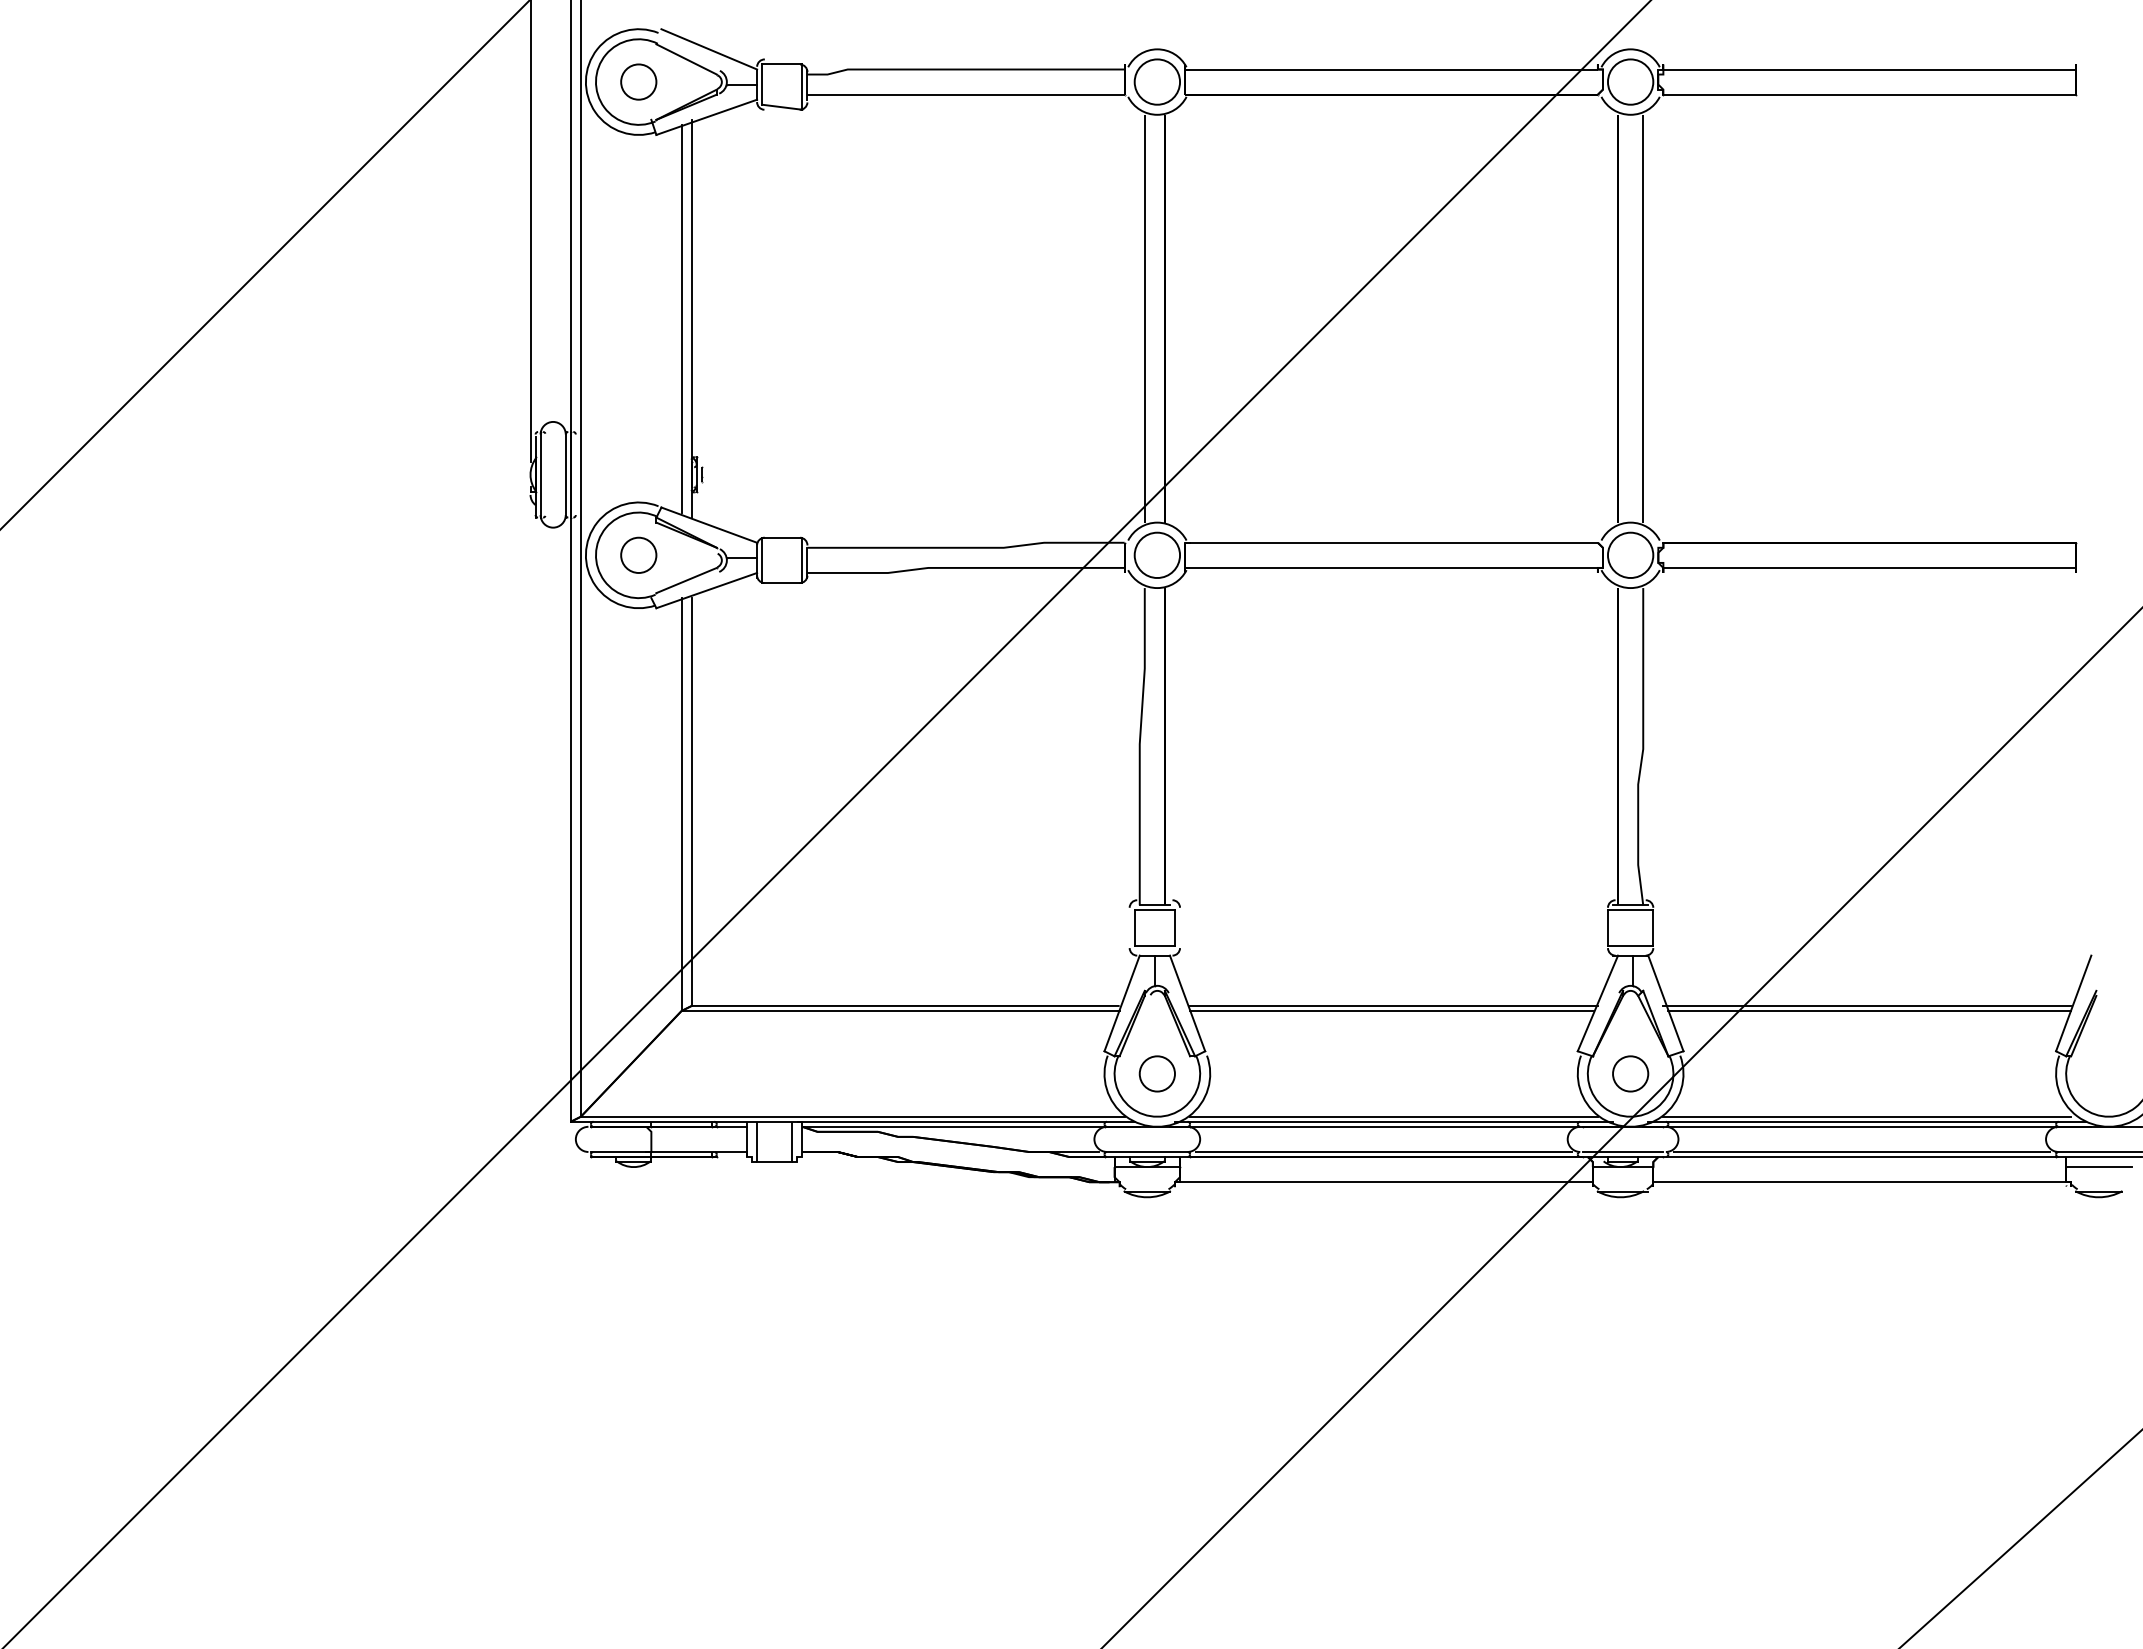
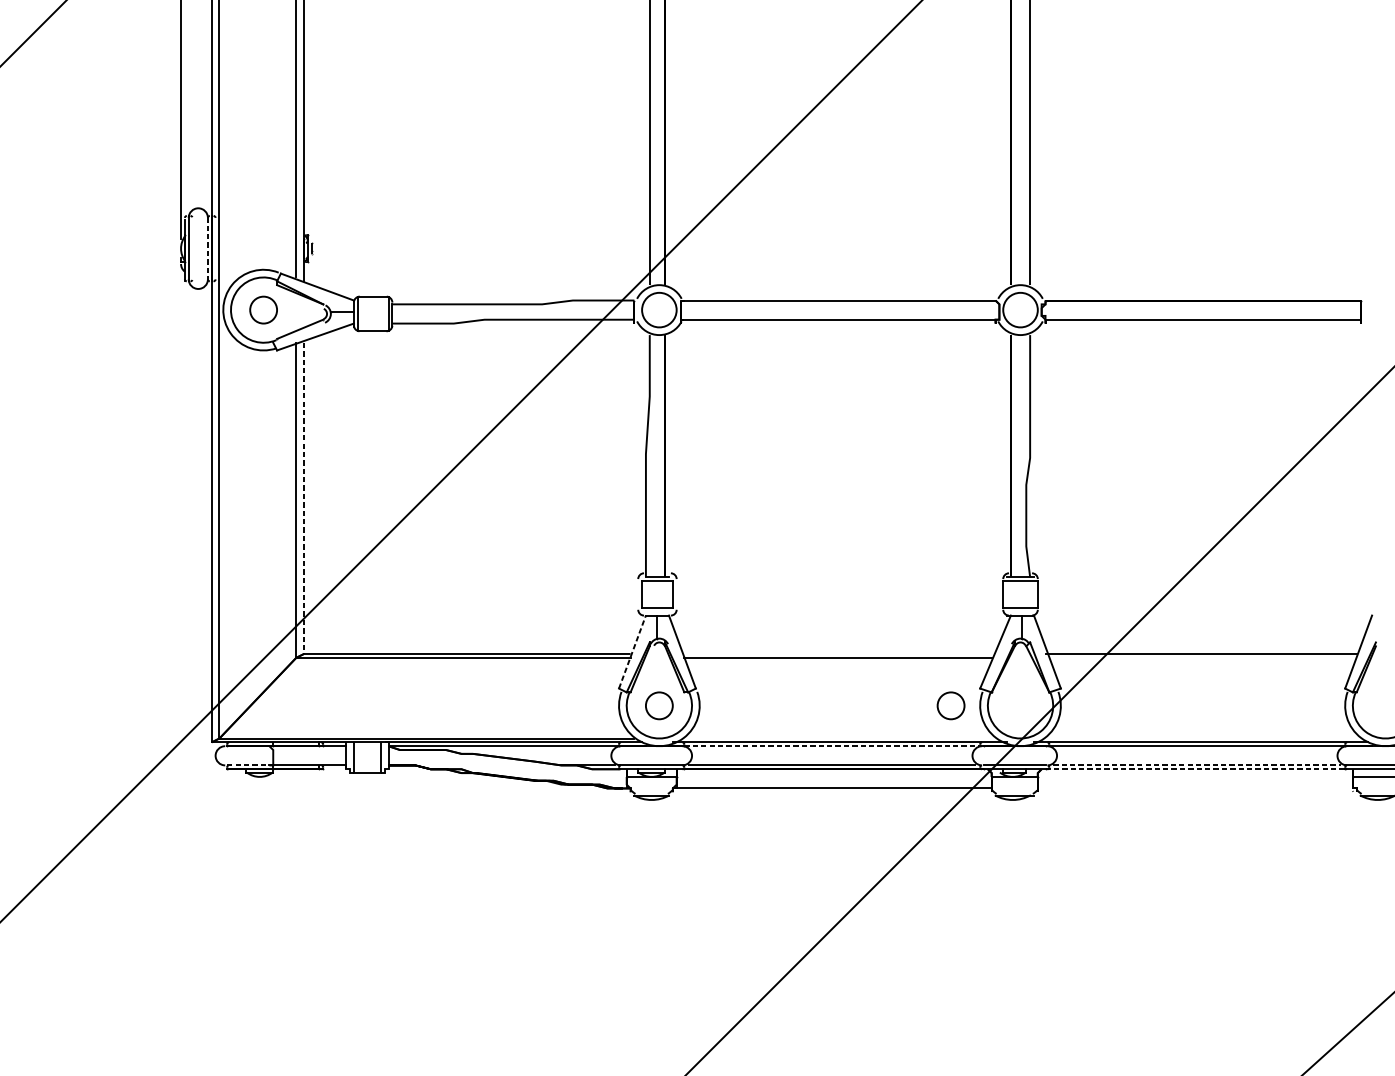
line: (565, 474) -> (207, 248), solid -> dashed
line: (691, 802) -> (303, 498), solid -> dashed
line: (1122, 1003) -> (632, 652), solid -> dashed
line: (1393, 1005) -> (839, 653), removed
line: (1869, 1011) -> (1202, 658), removed
part: (1630, 1073) -> (950, 705), moved
line: (1393, 1116) -> (839, 738), removed
line: (1867, 1116) -> (1201, 738), removed
line: (1386, 1126) -> (834, 745), solid -> dashed
line: (618, 1151) -> (248, 765), solid -> dashed
line: (1862, 1151) -> (1197, 765), solid -> dashed
line: (1860, 1157) -> (1195, 769), solid -> dashed
line: (1859, 1182) -> (1195, 788), removed

